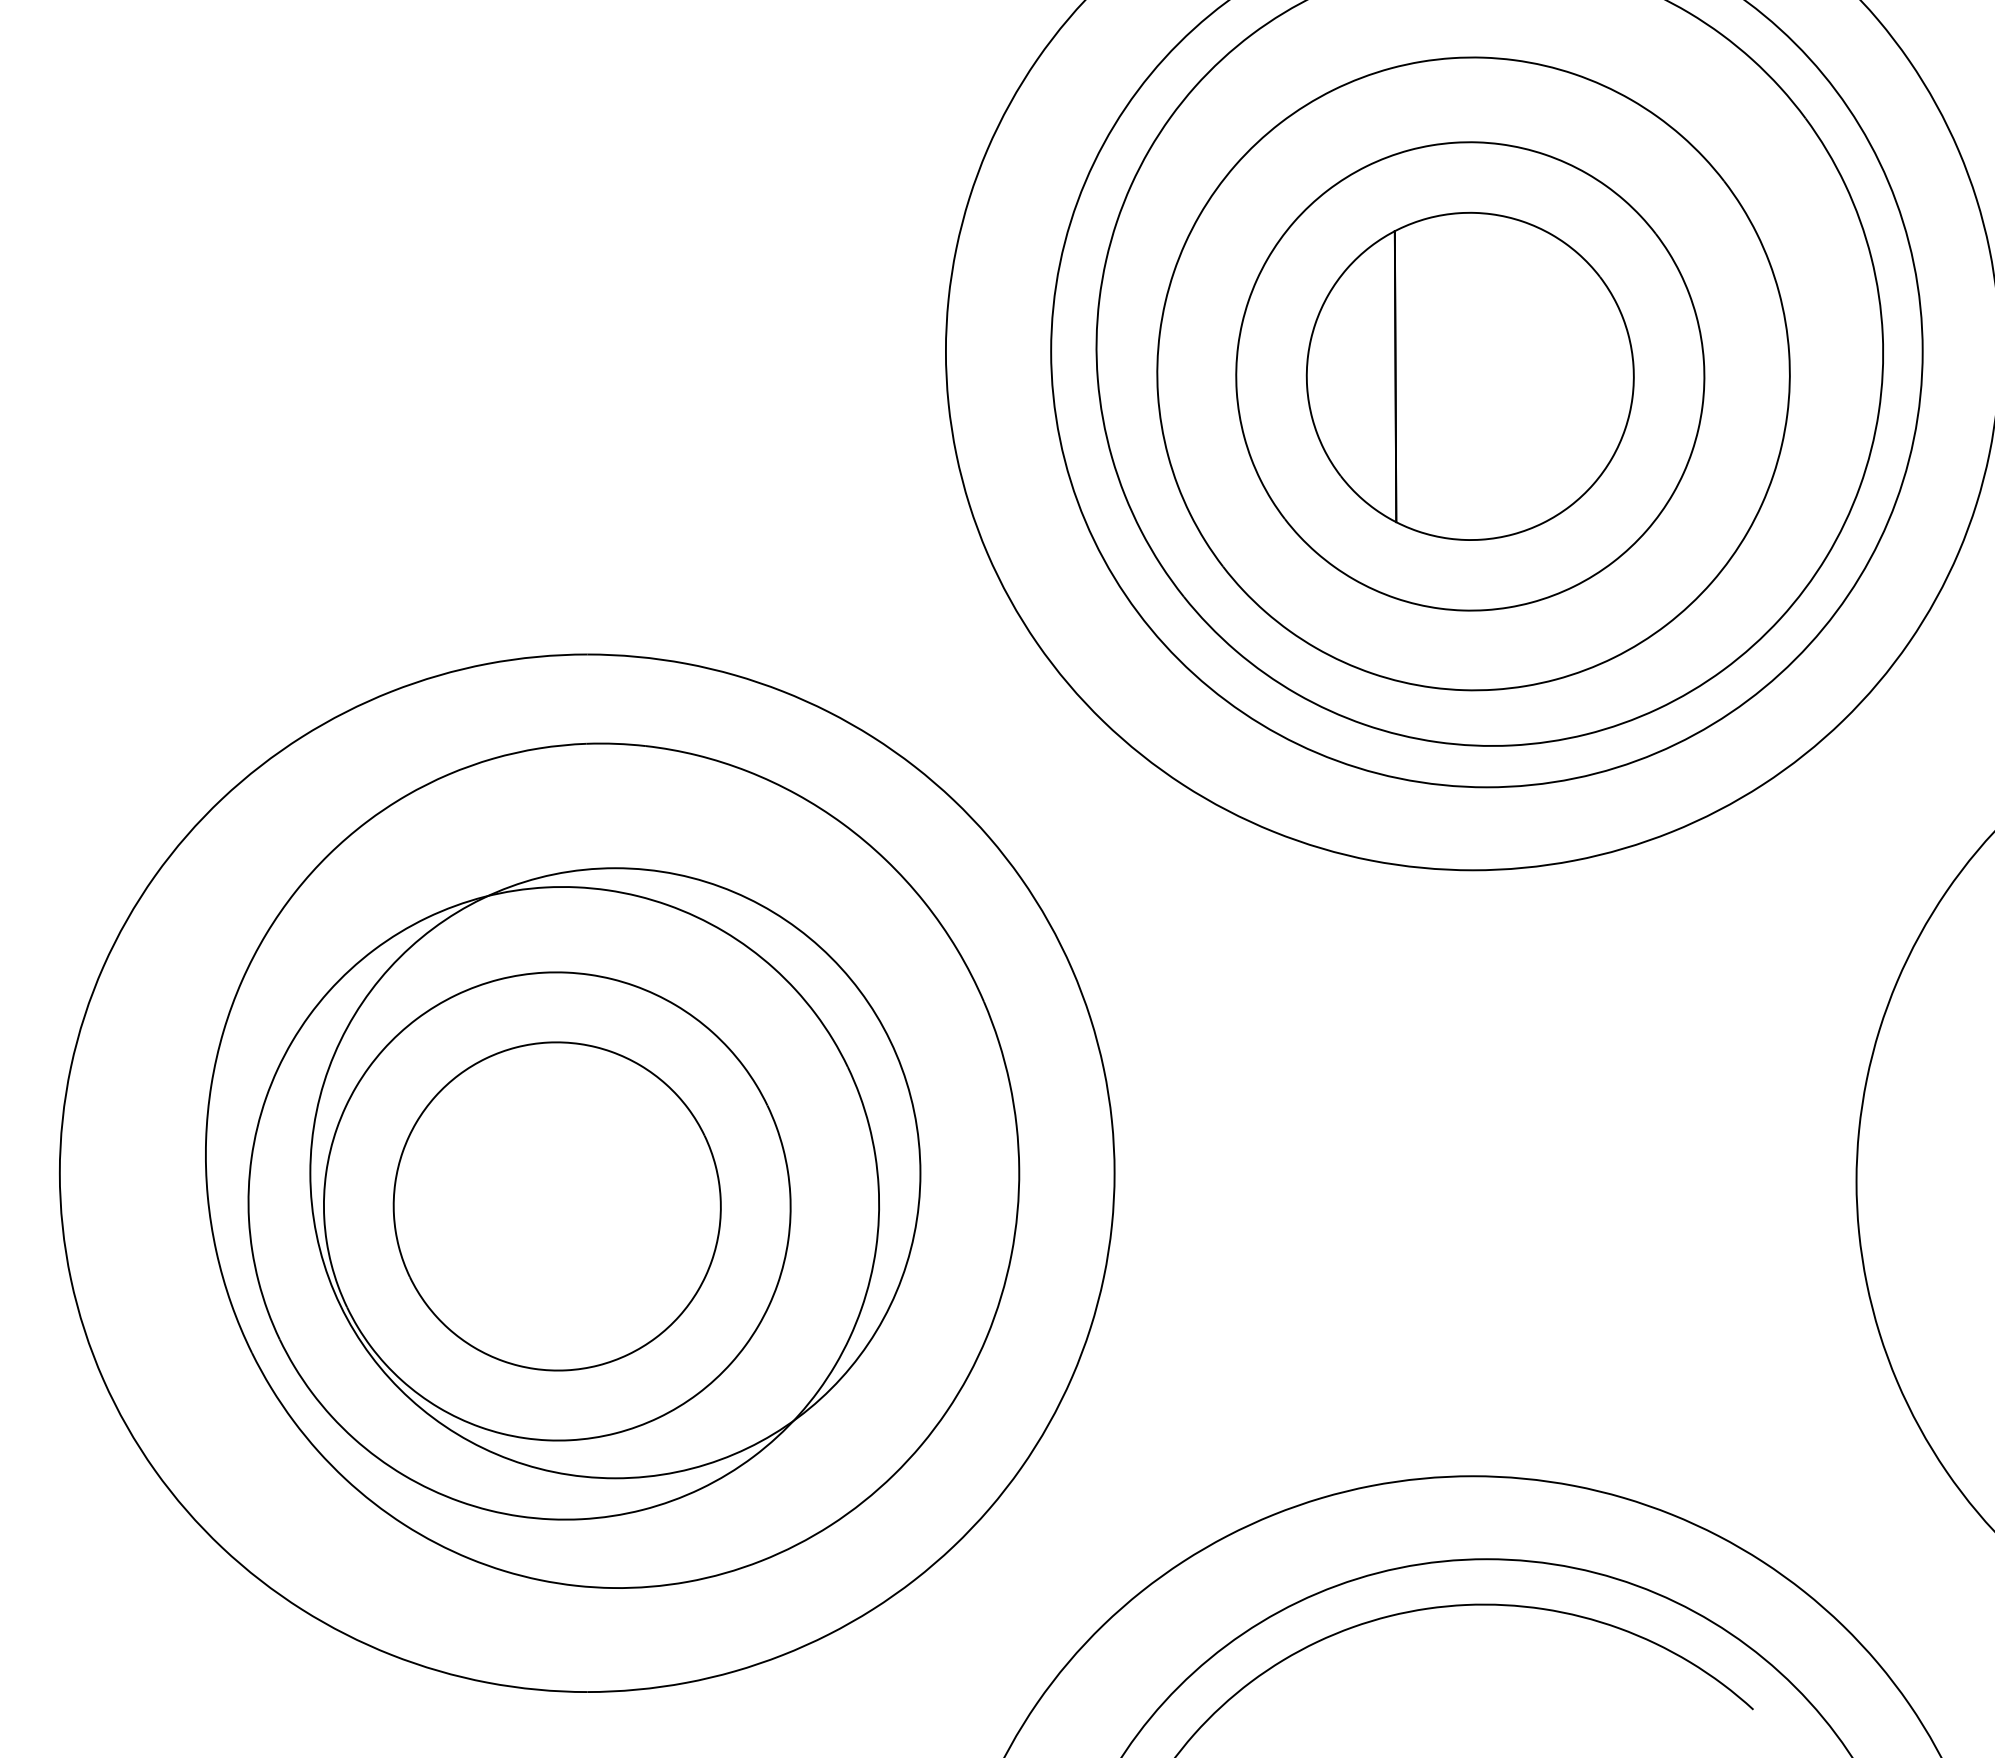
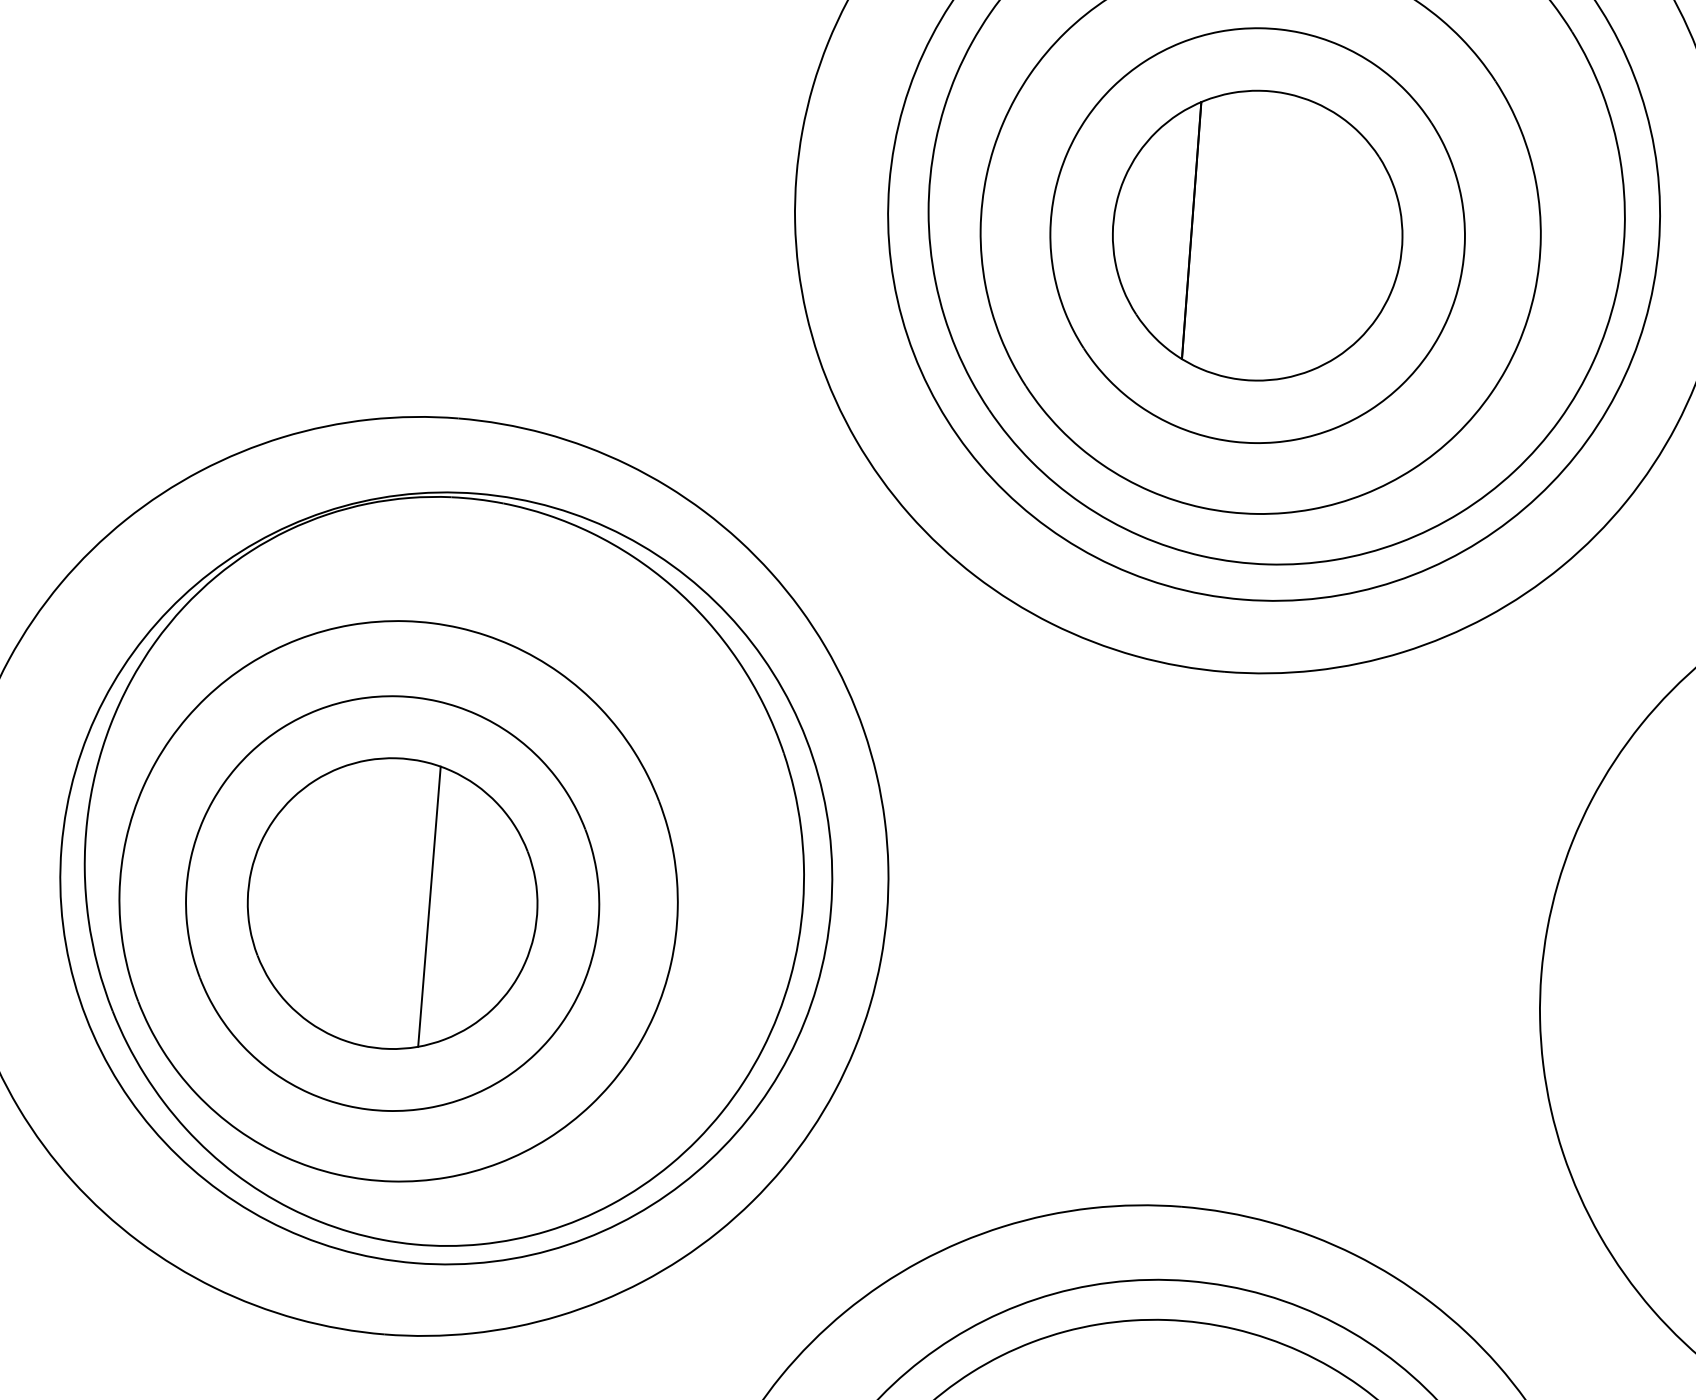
circle: (615, 1173) -> (446, 878), size x1.43
line: (599, 1206) -> (429, 906), added

